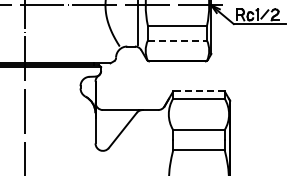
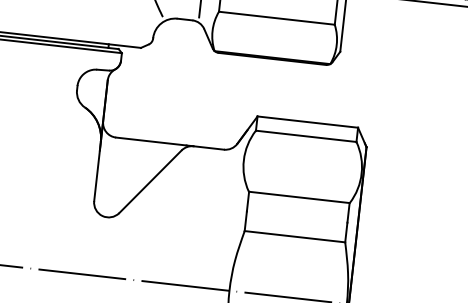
line: (177, 40) -> (277, 17), dashed -> solid
line: (198, 91) -> (306, 122), dashed -> solid

